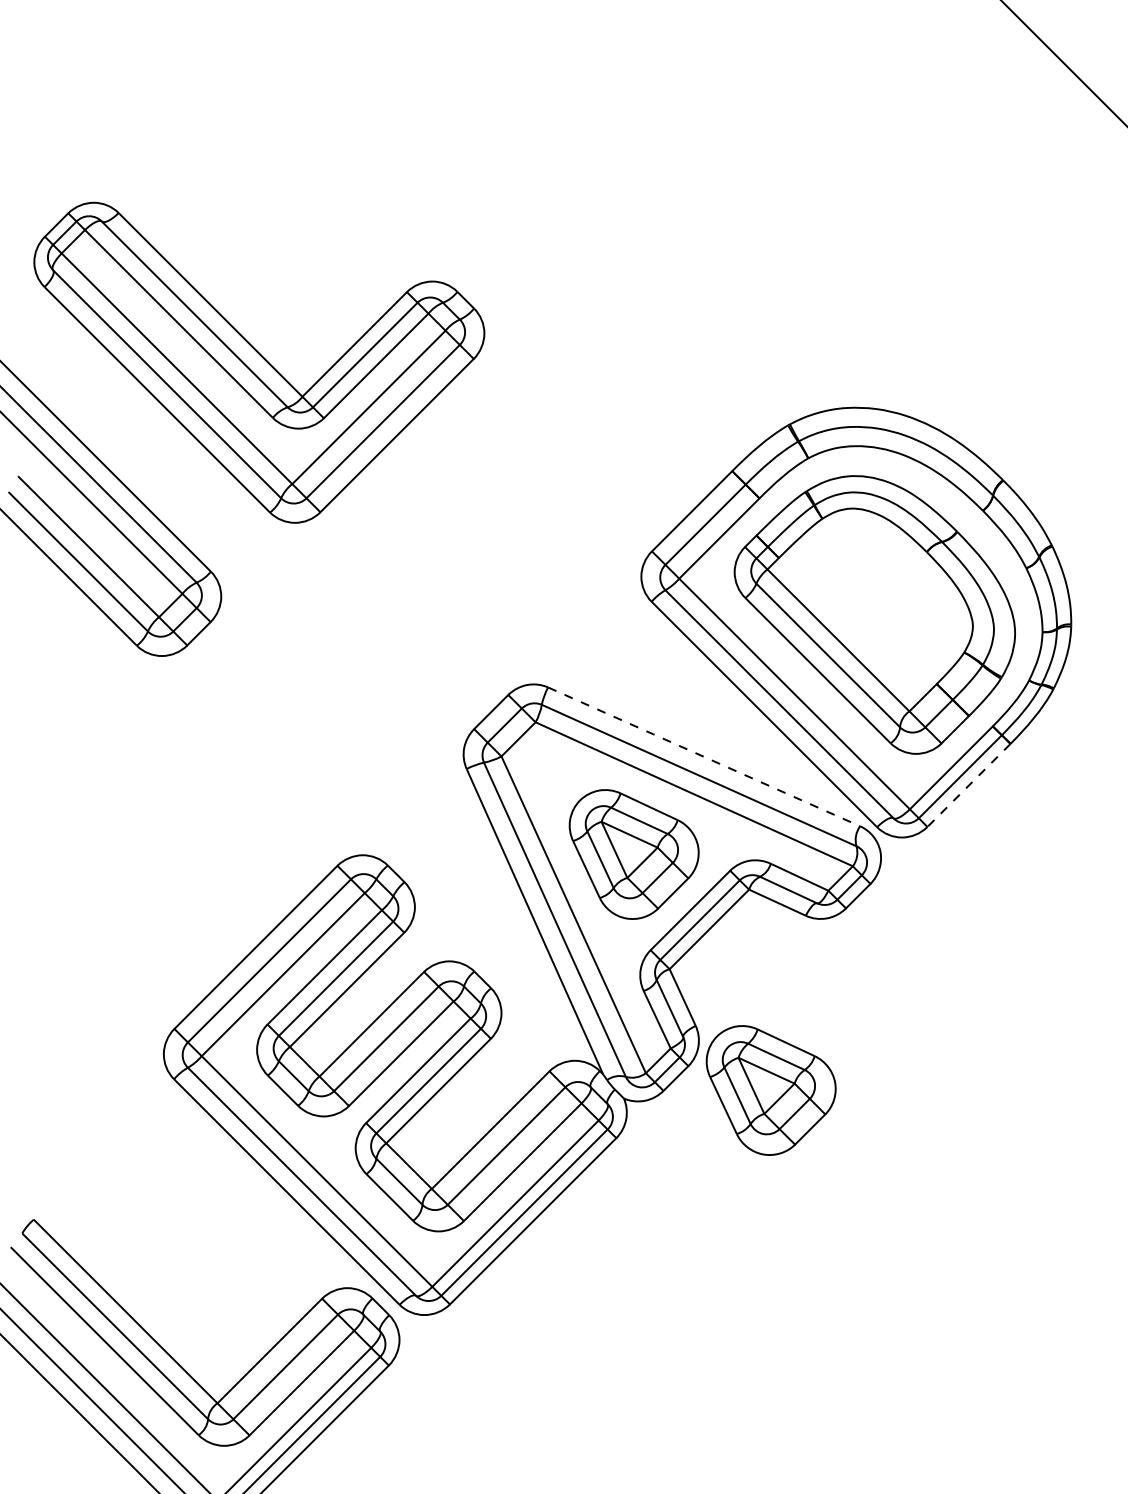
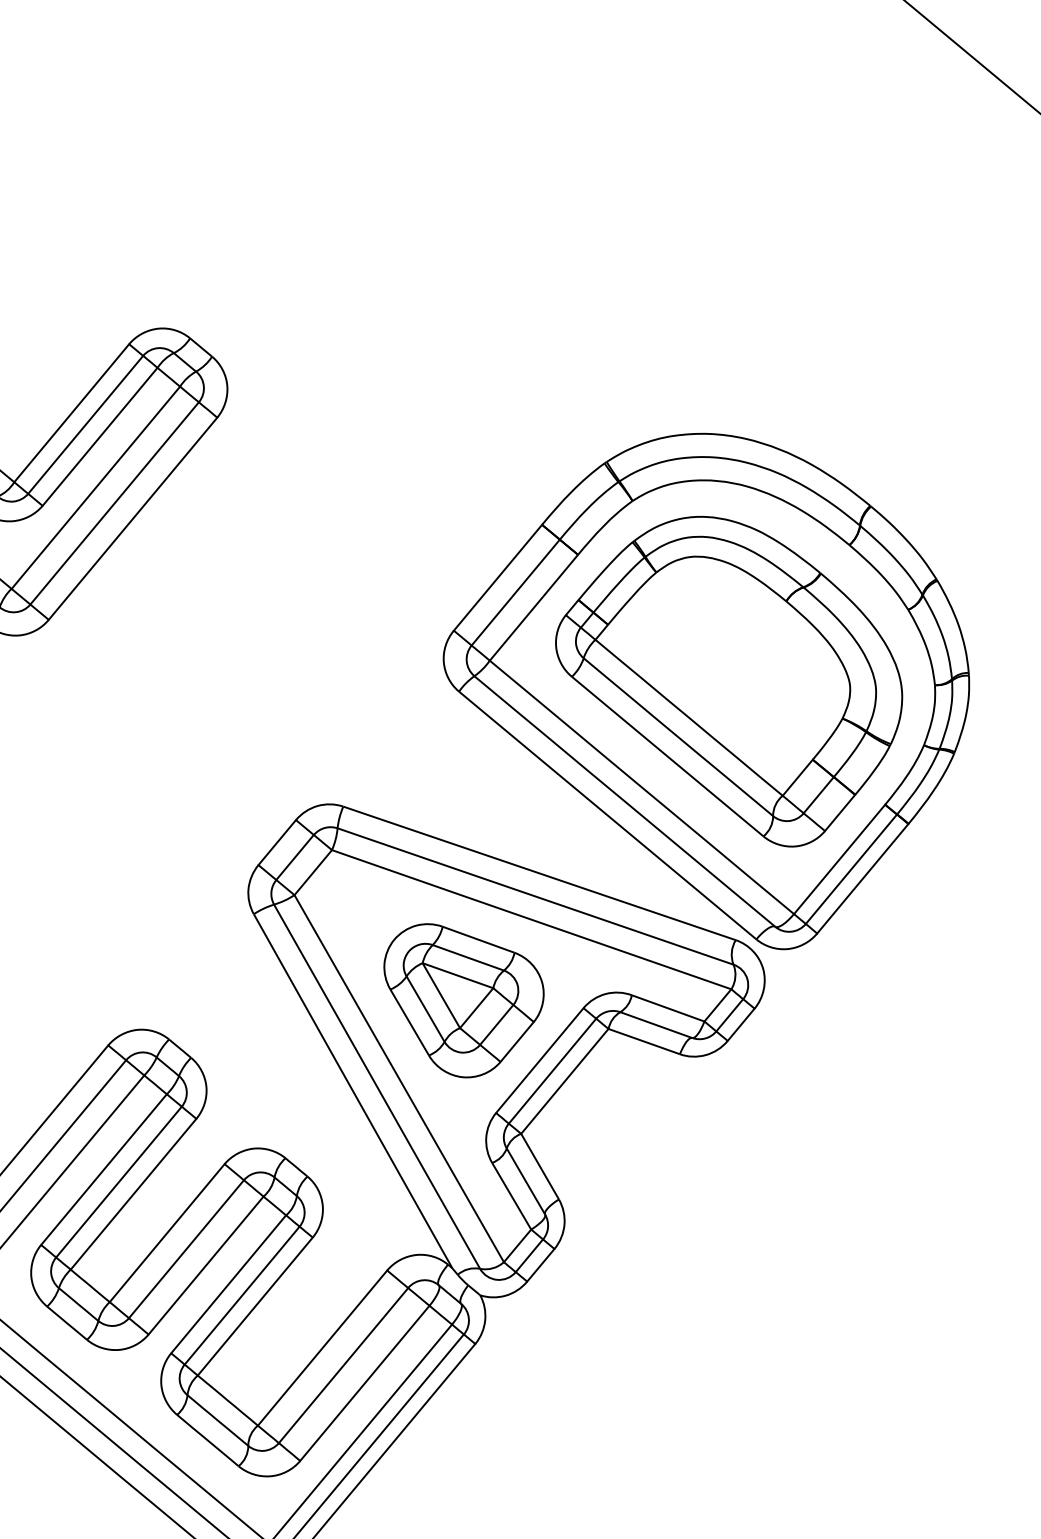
line: (704, 756) -> (539, 872), dashed -> solid
line: (968, 785) -> (862, 878), dashed -> solid
part: (770, 1090) -> (656, 1269), removed

